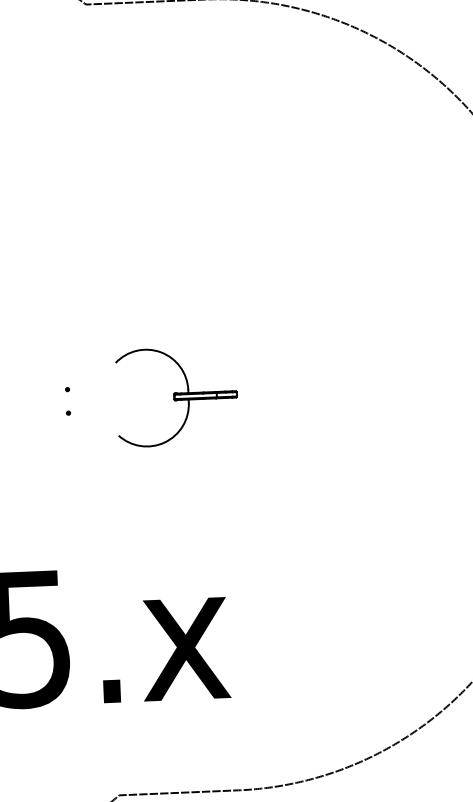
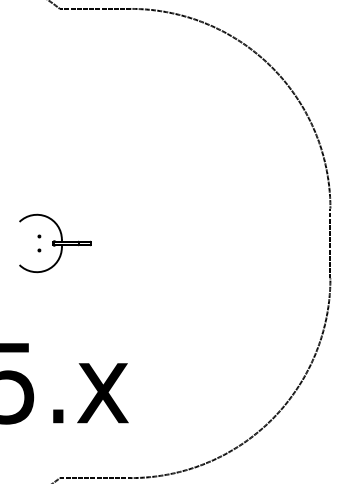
part: (177, 396) -> (55, 243), moved

